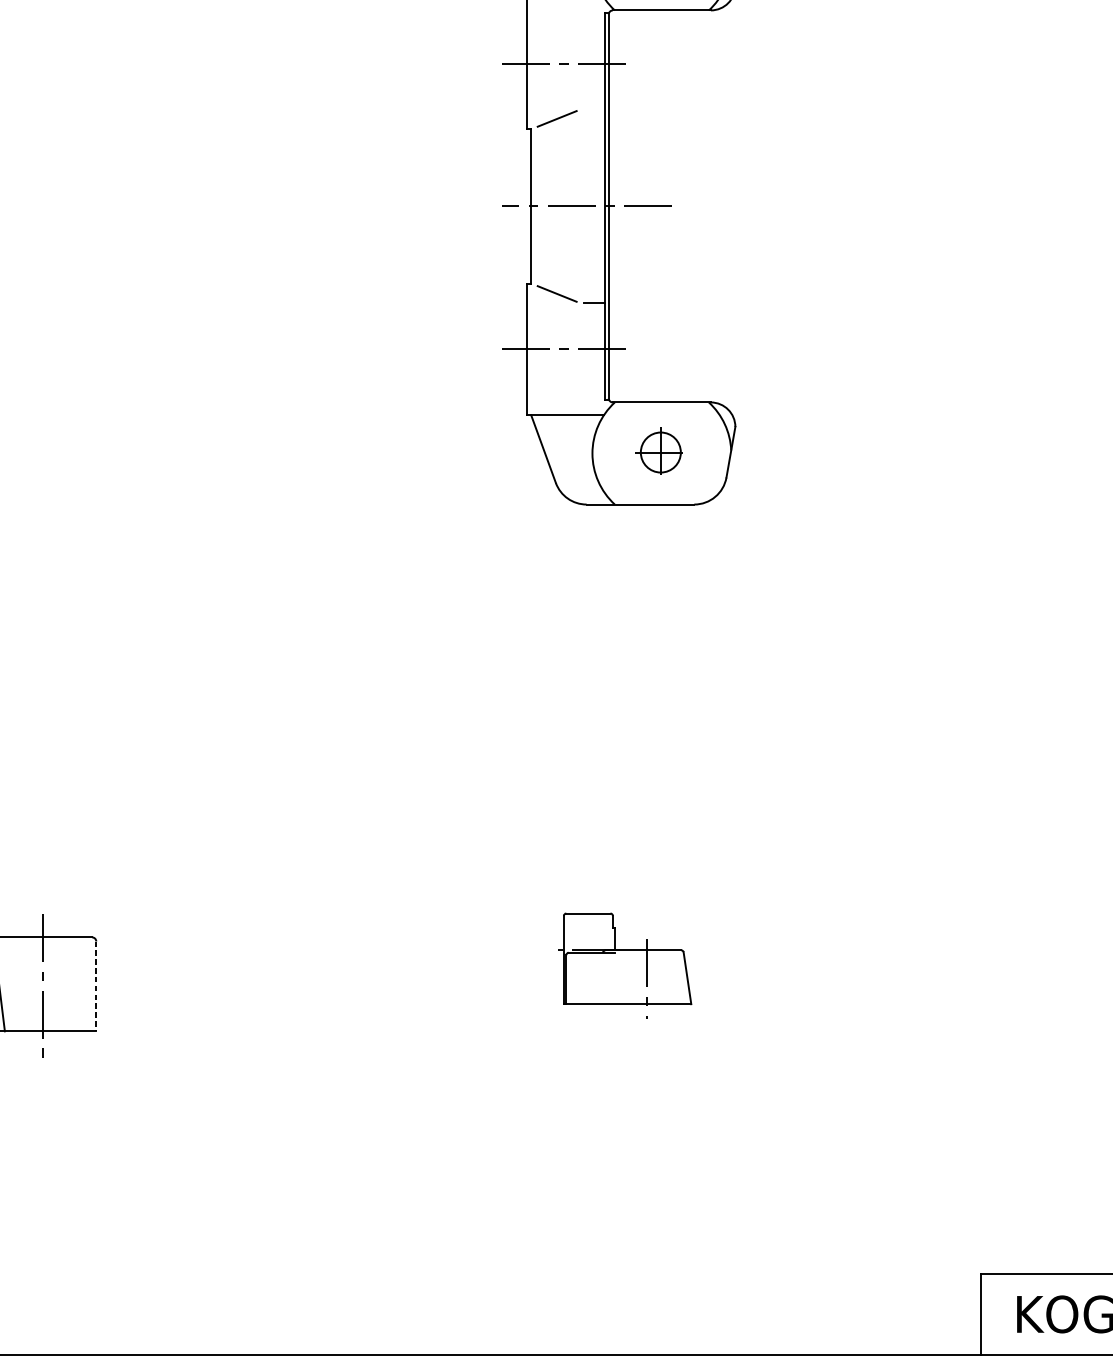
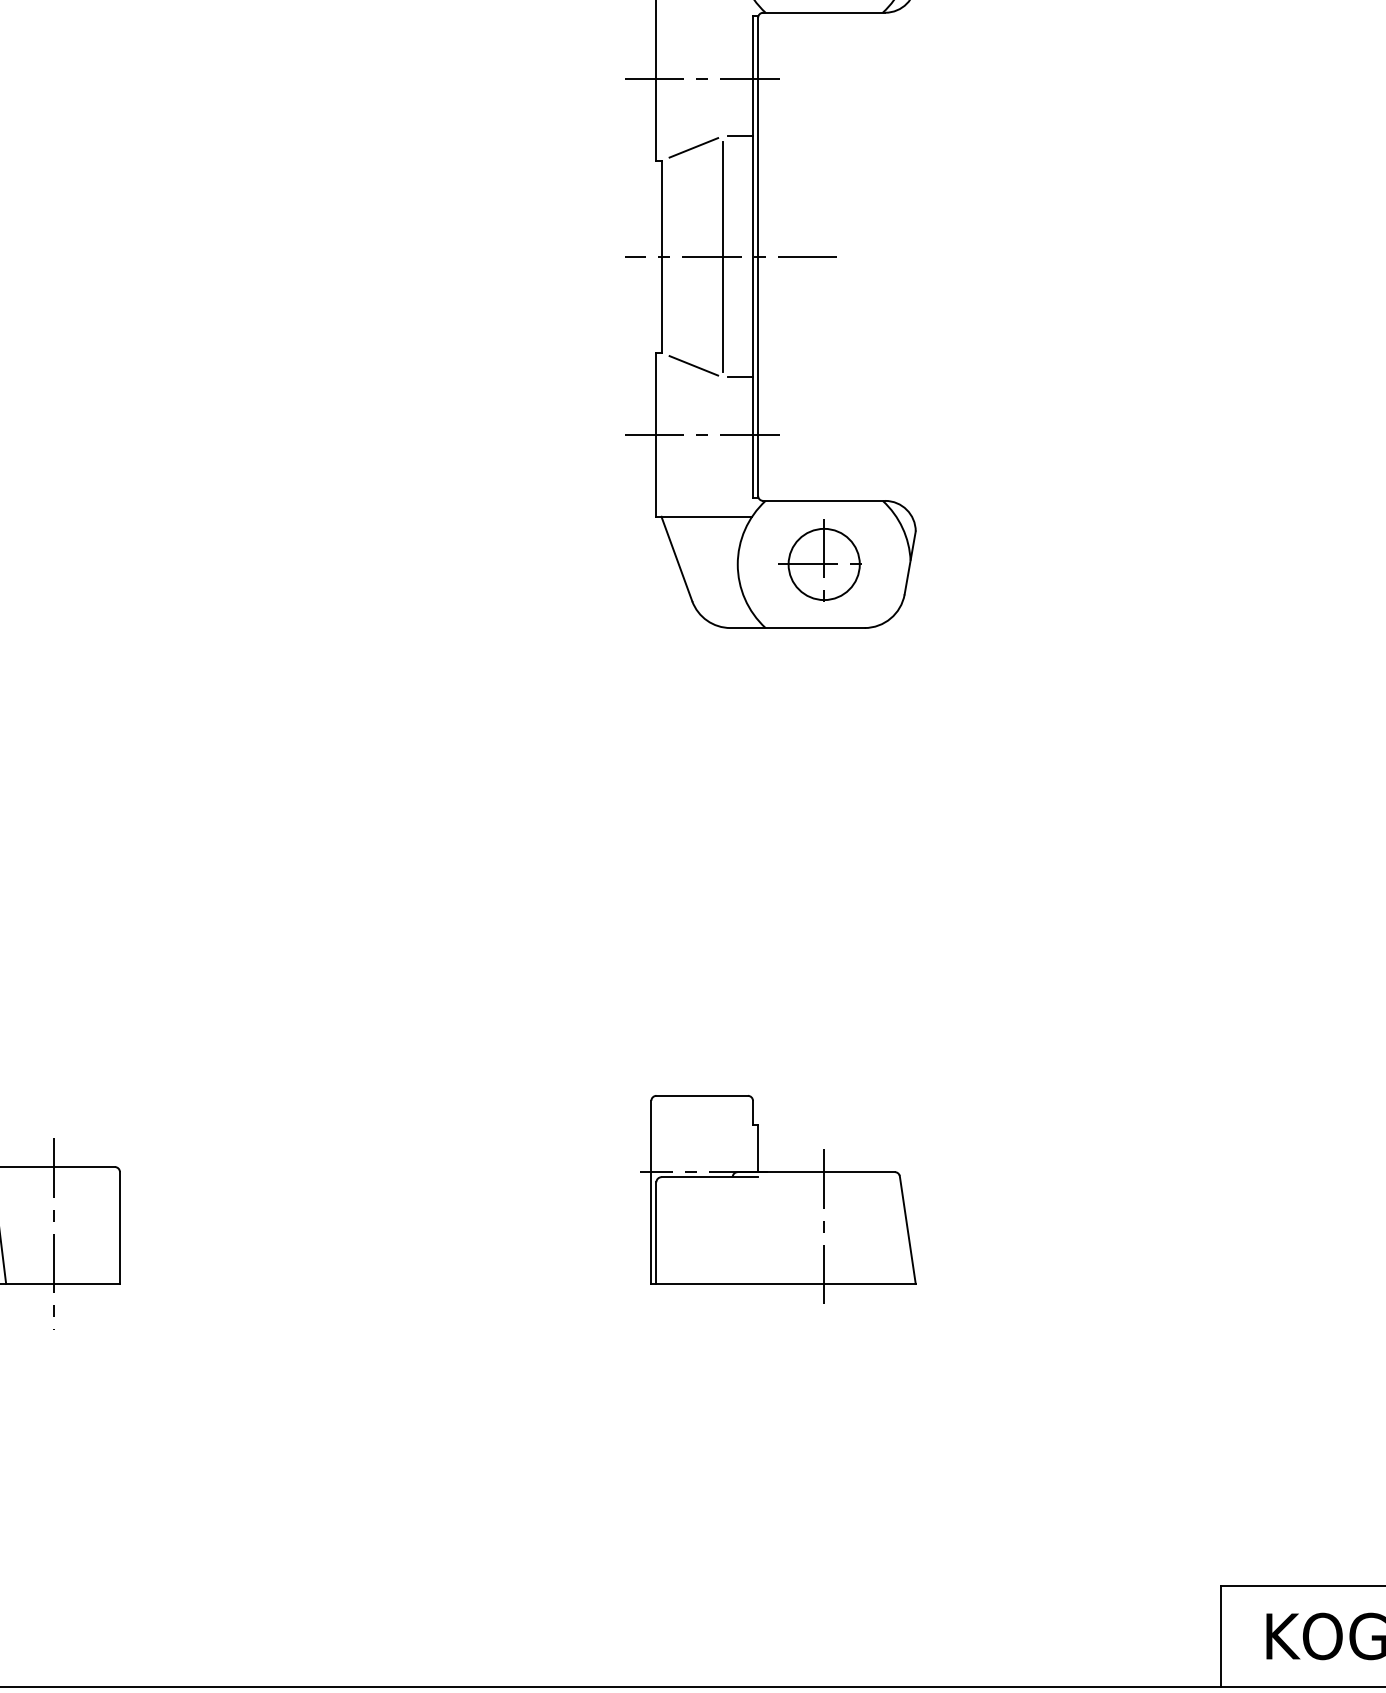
line: (594, 109) -> (740, 136), added
line: (580, 206) -> (722, 256), added
part: (658, 450) -> (819, 560), size x1.43
part: (625, 963) -> (778, 1199), size x1.67
line: (95, 986) -> (119, 1228), dashed -> solid

